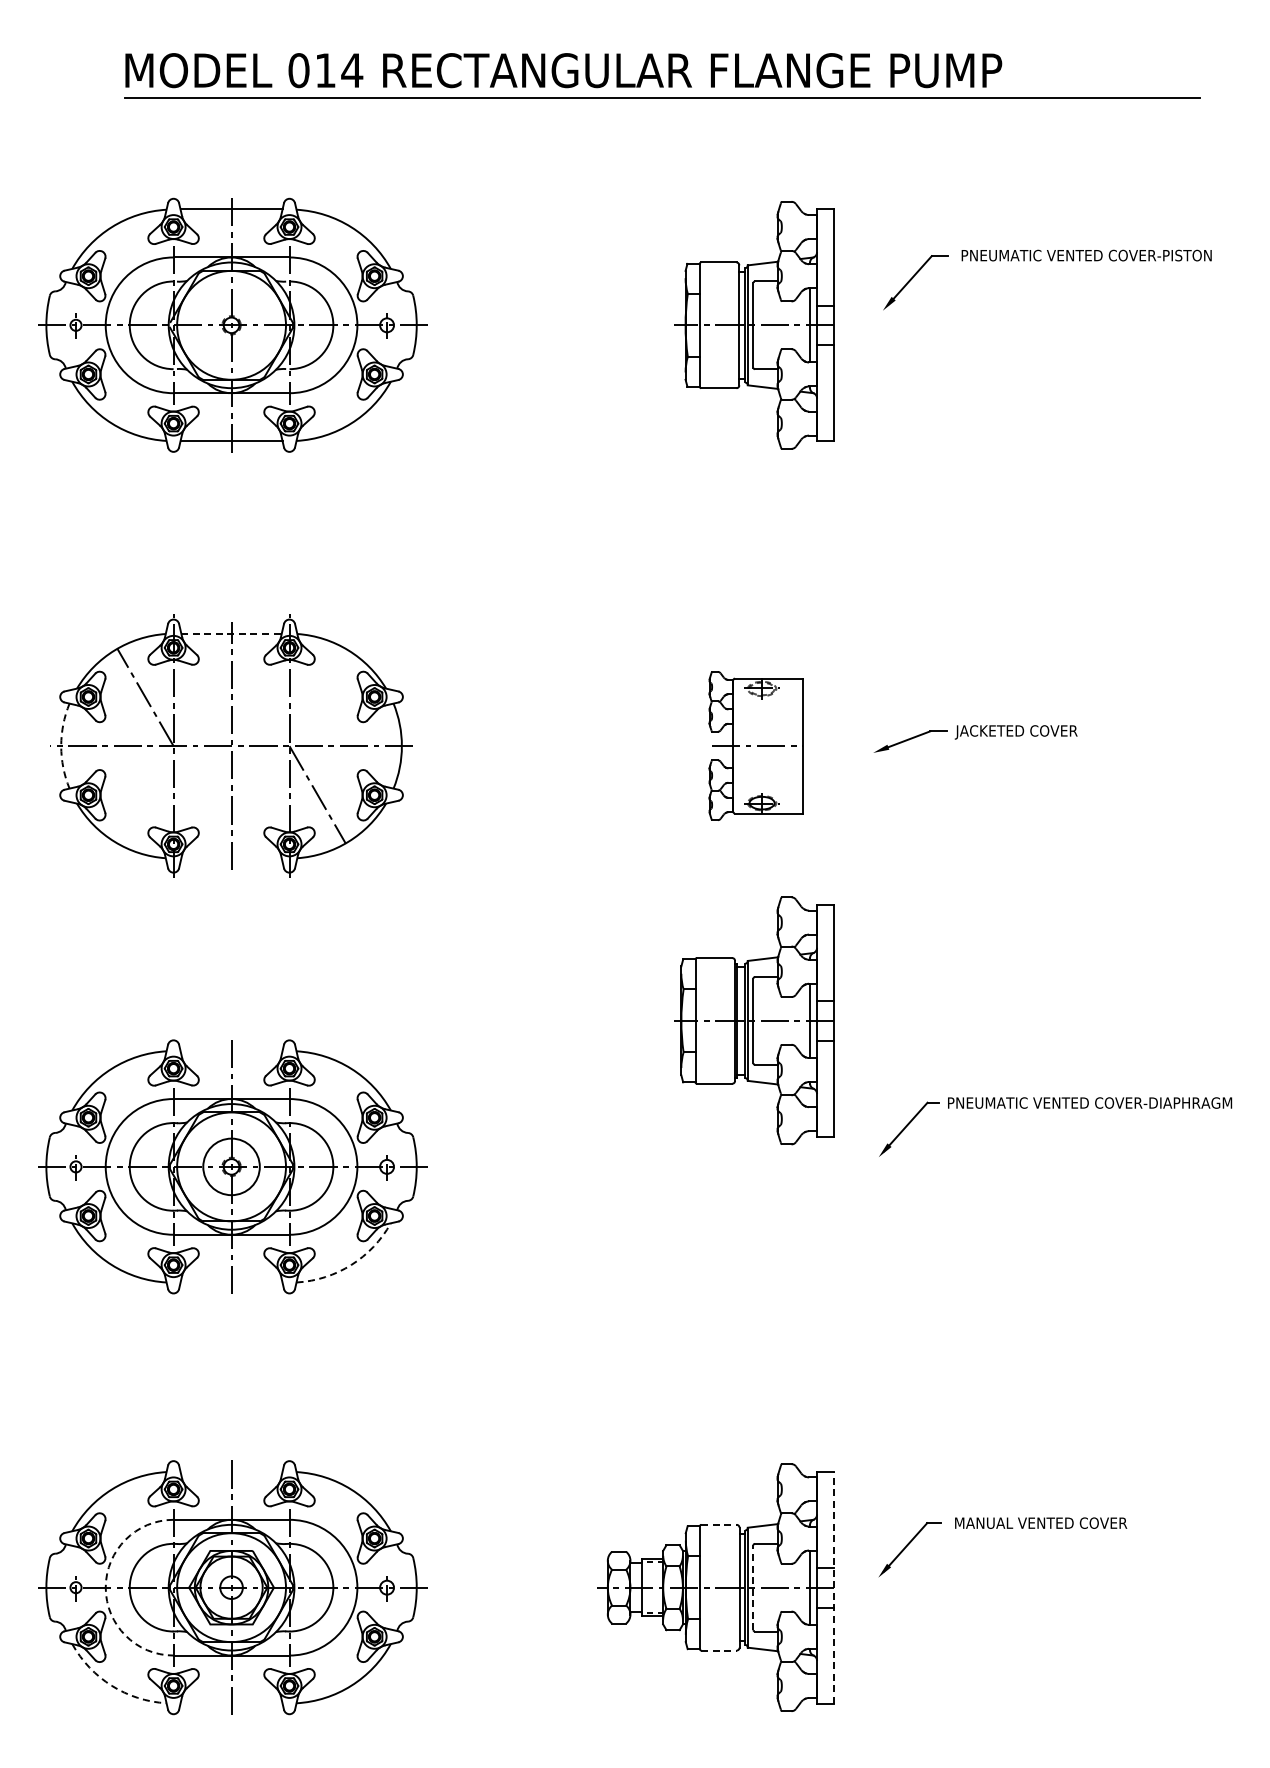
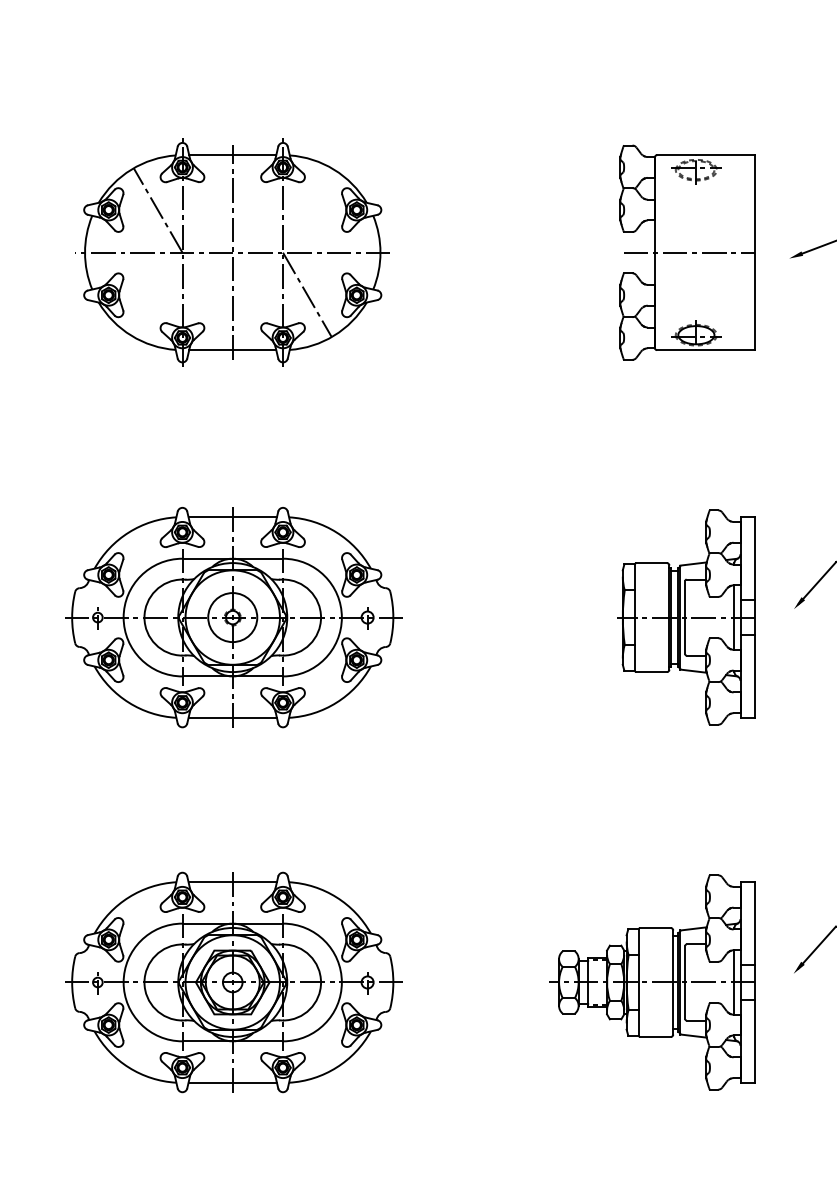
line: (232, 633) -> (233, 155), dashed -> solid
part: (755, 745) -> (687, 252), size x1.67
arc: (61, 746) -> (85, 253), dashed -> solid
line: (231, 858) -> (232, 350), added
part: (754, 1020) -> (686, 617), moved
line: (231, 1050) -> (232, 516), added
arc: (351, 1265) -> (336, 703), dashed -> solid
line: (231, 1282) -> (232, 717), added
line: (231, 1471) -> (232, 881), added
line: (719, 1524) -> (655, 927), dashed -> solid
arc: (105, 1587) -> (123, 982), dashed -> solid
line: (753, 1587) -> (685, 982), dashed -> solid
line: (834, 1587) -> (755, 982), dashed -> solid
line: (719, 1650) -> (655, 1036), dashed -> solid
arc: (111, 1685) -> (128, 1067), dashed -> solid
line: (231, 1703) -> (232, 1082), added

